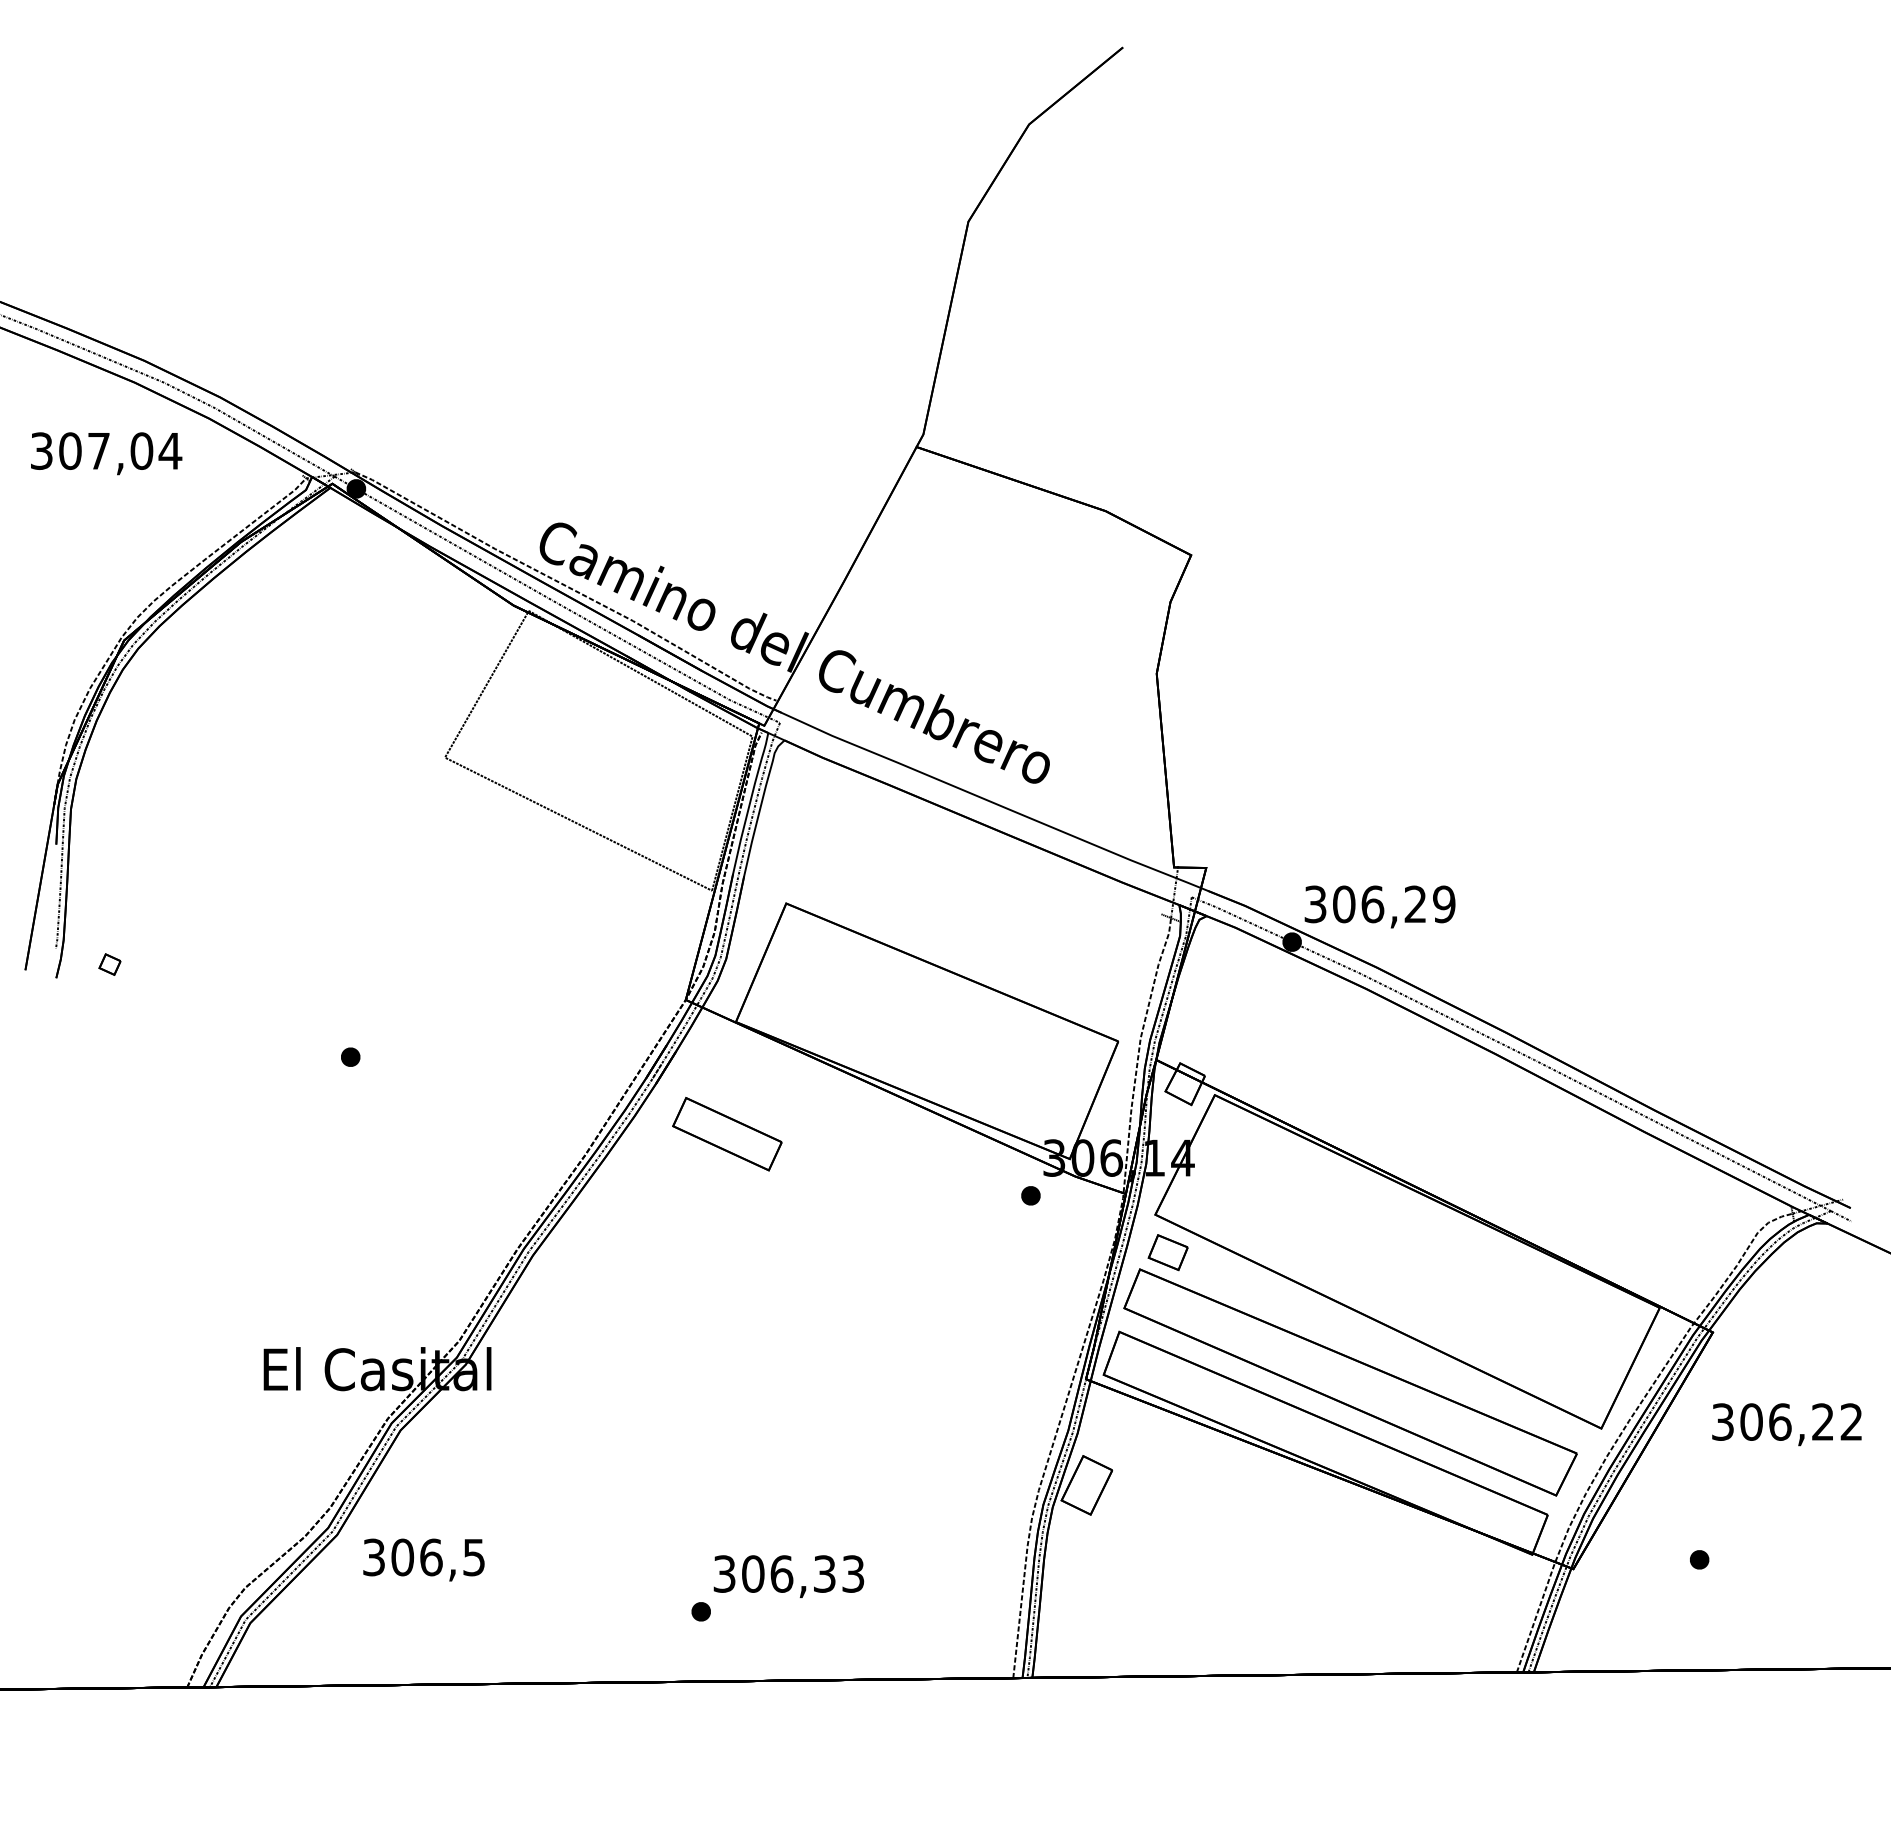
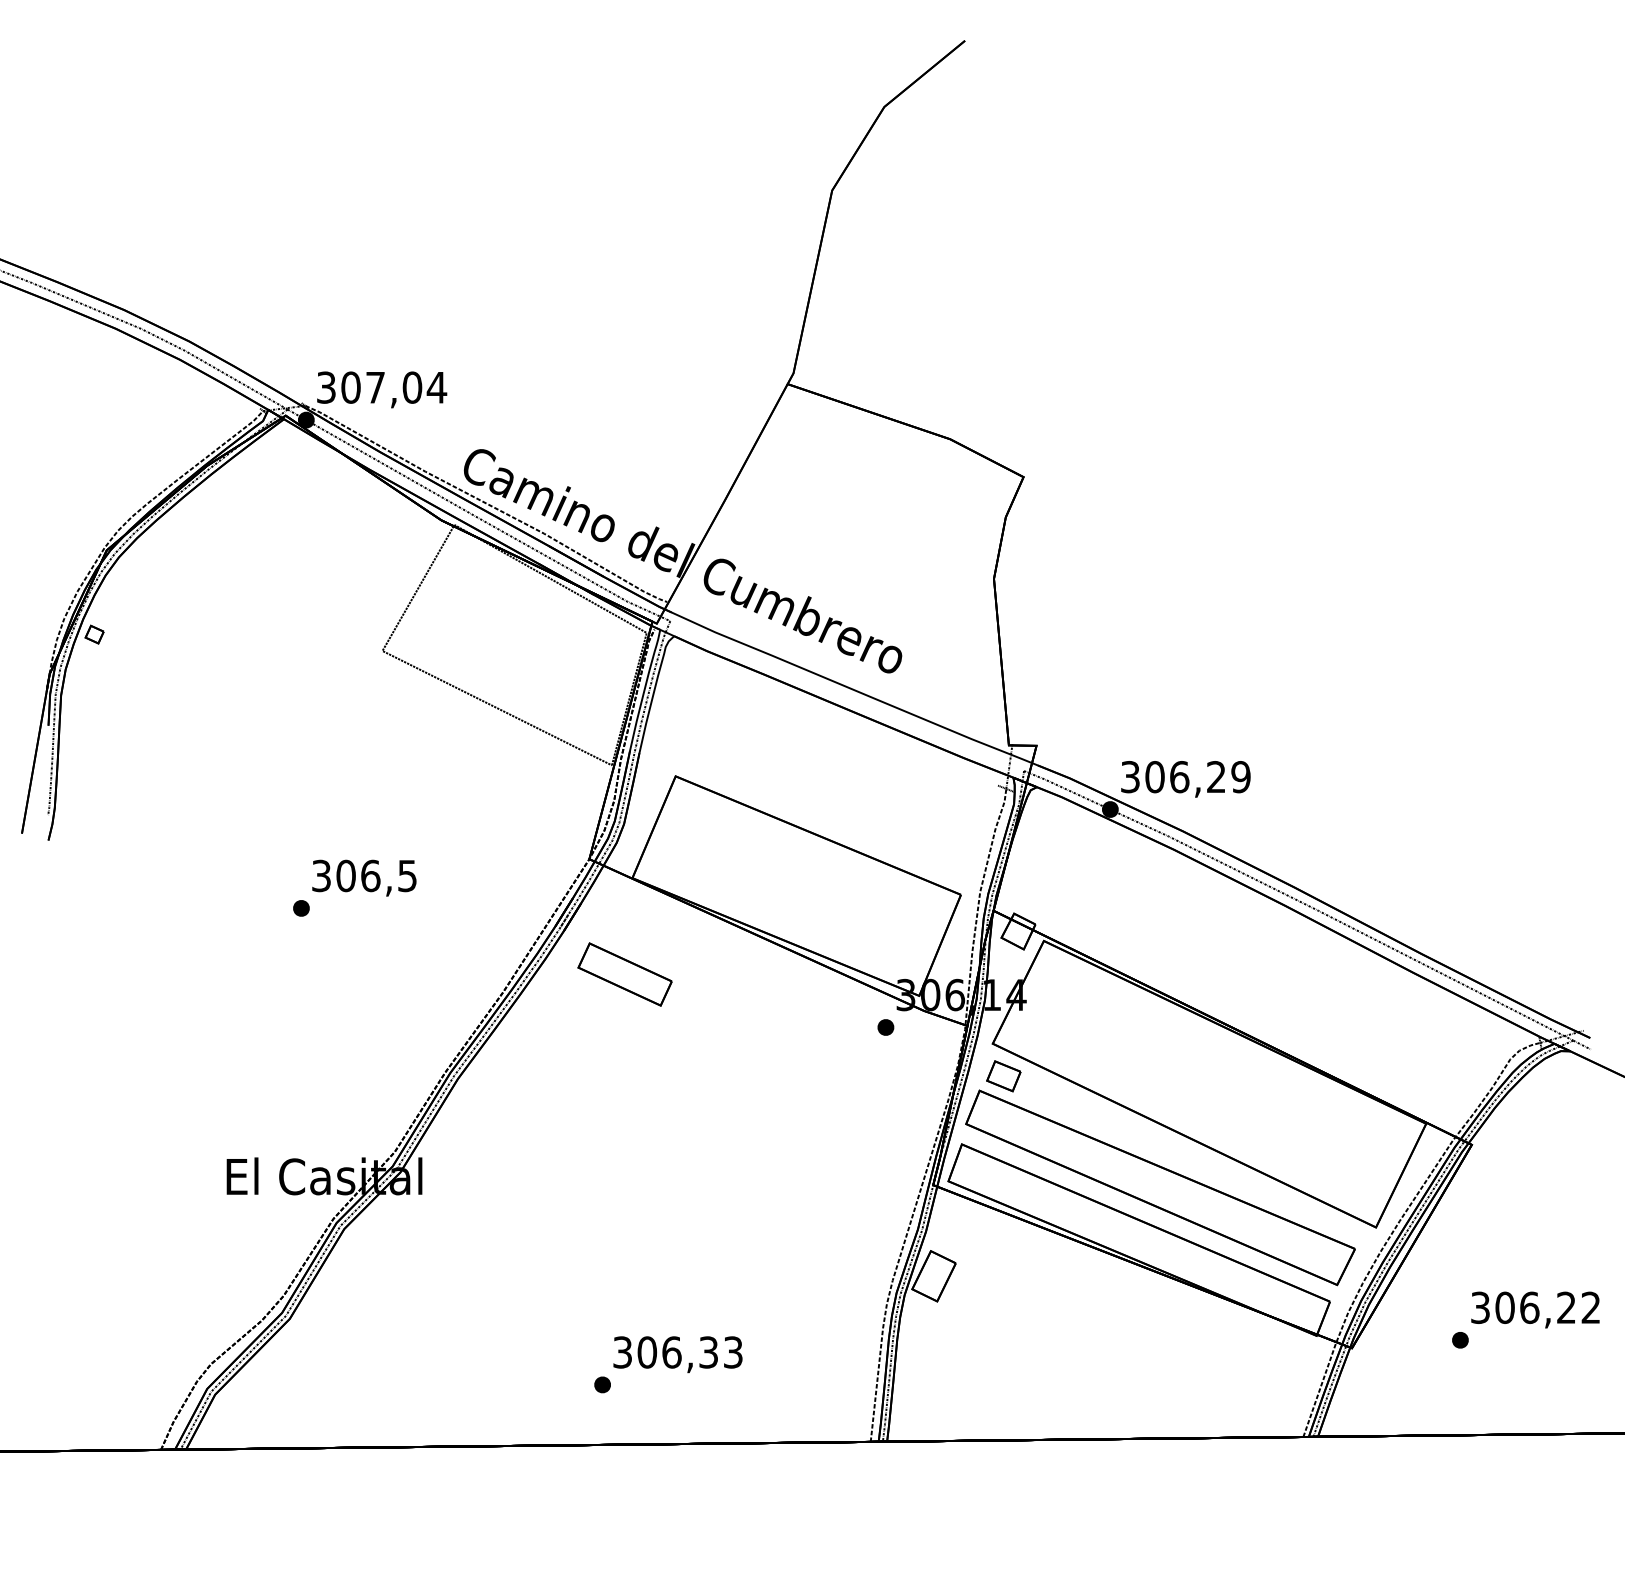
text: (106, 453) -> (382, 389), moved
part: (109, 964) -> (94, 634), moved
text: (1786, 1424) -> (1535, 1309), moved
text: (423, 1559) -> (363, 877), moved

